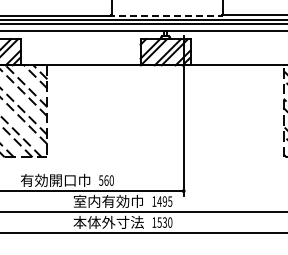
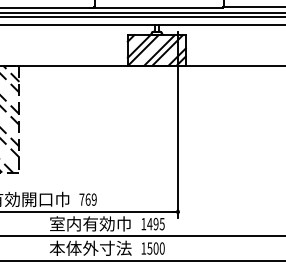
line: (165, 15) -> (156, 7), dashed -> solid
text: (106, 180) -> (88, 199), 560 -> 769
text: (164, 222) -> (155, 248), 1530 -> 1500

